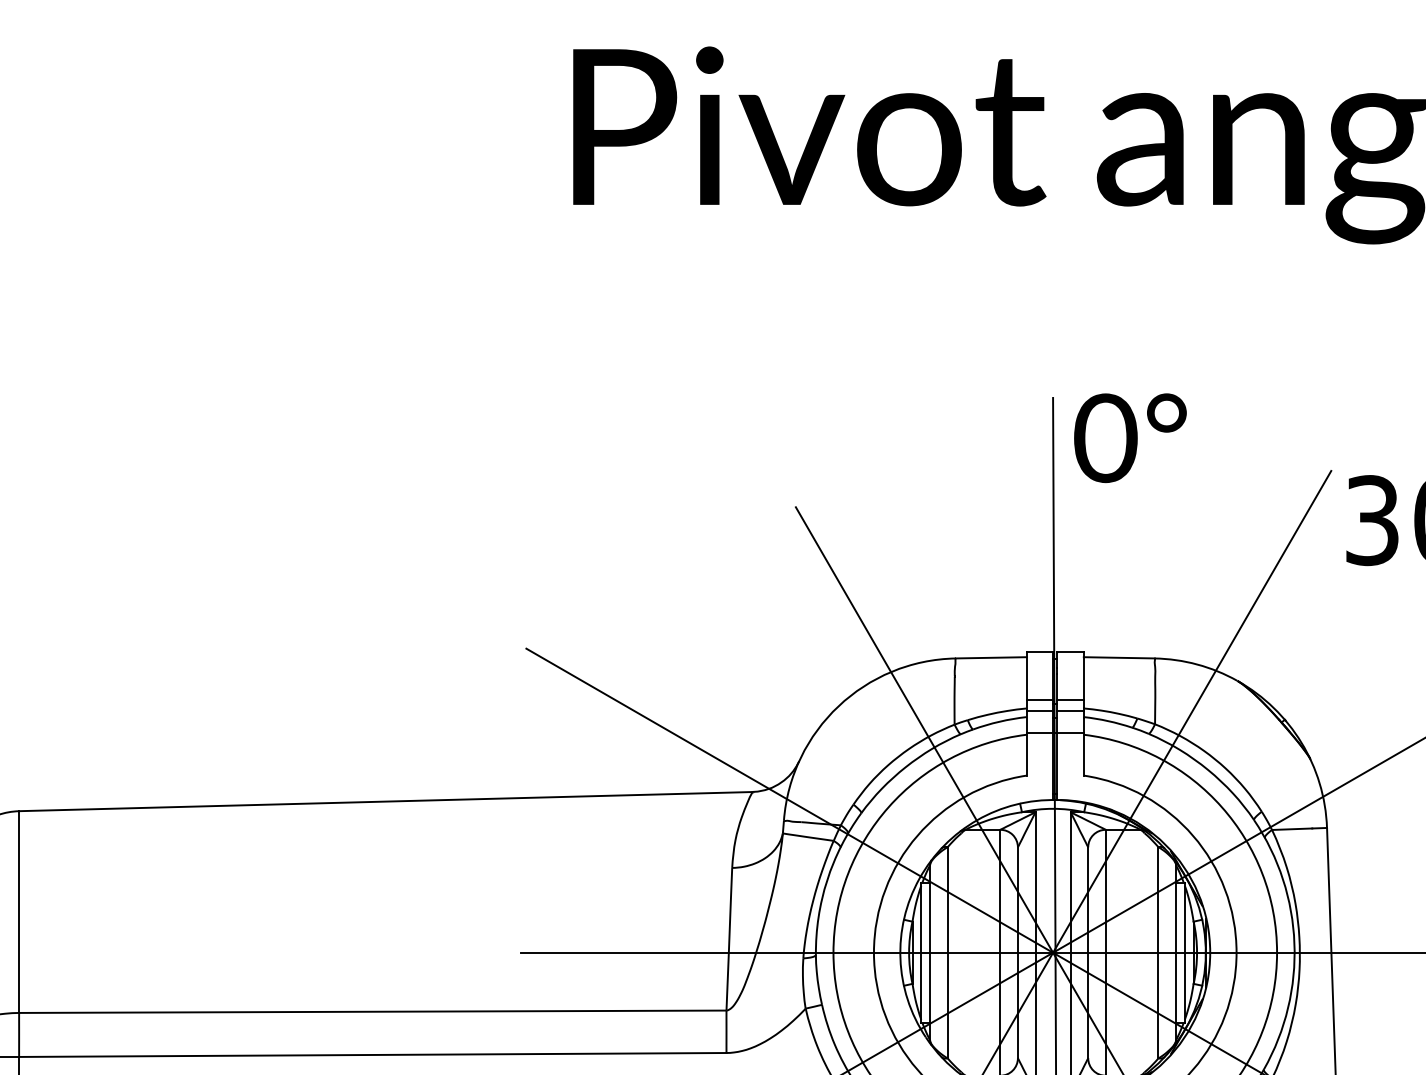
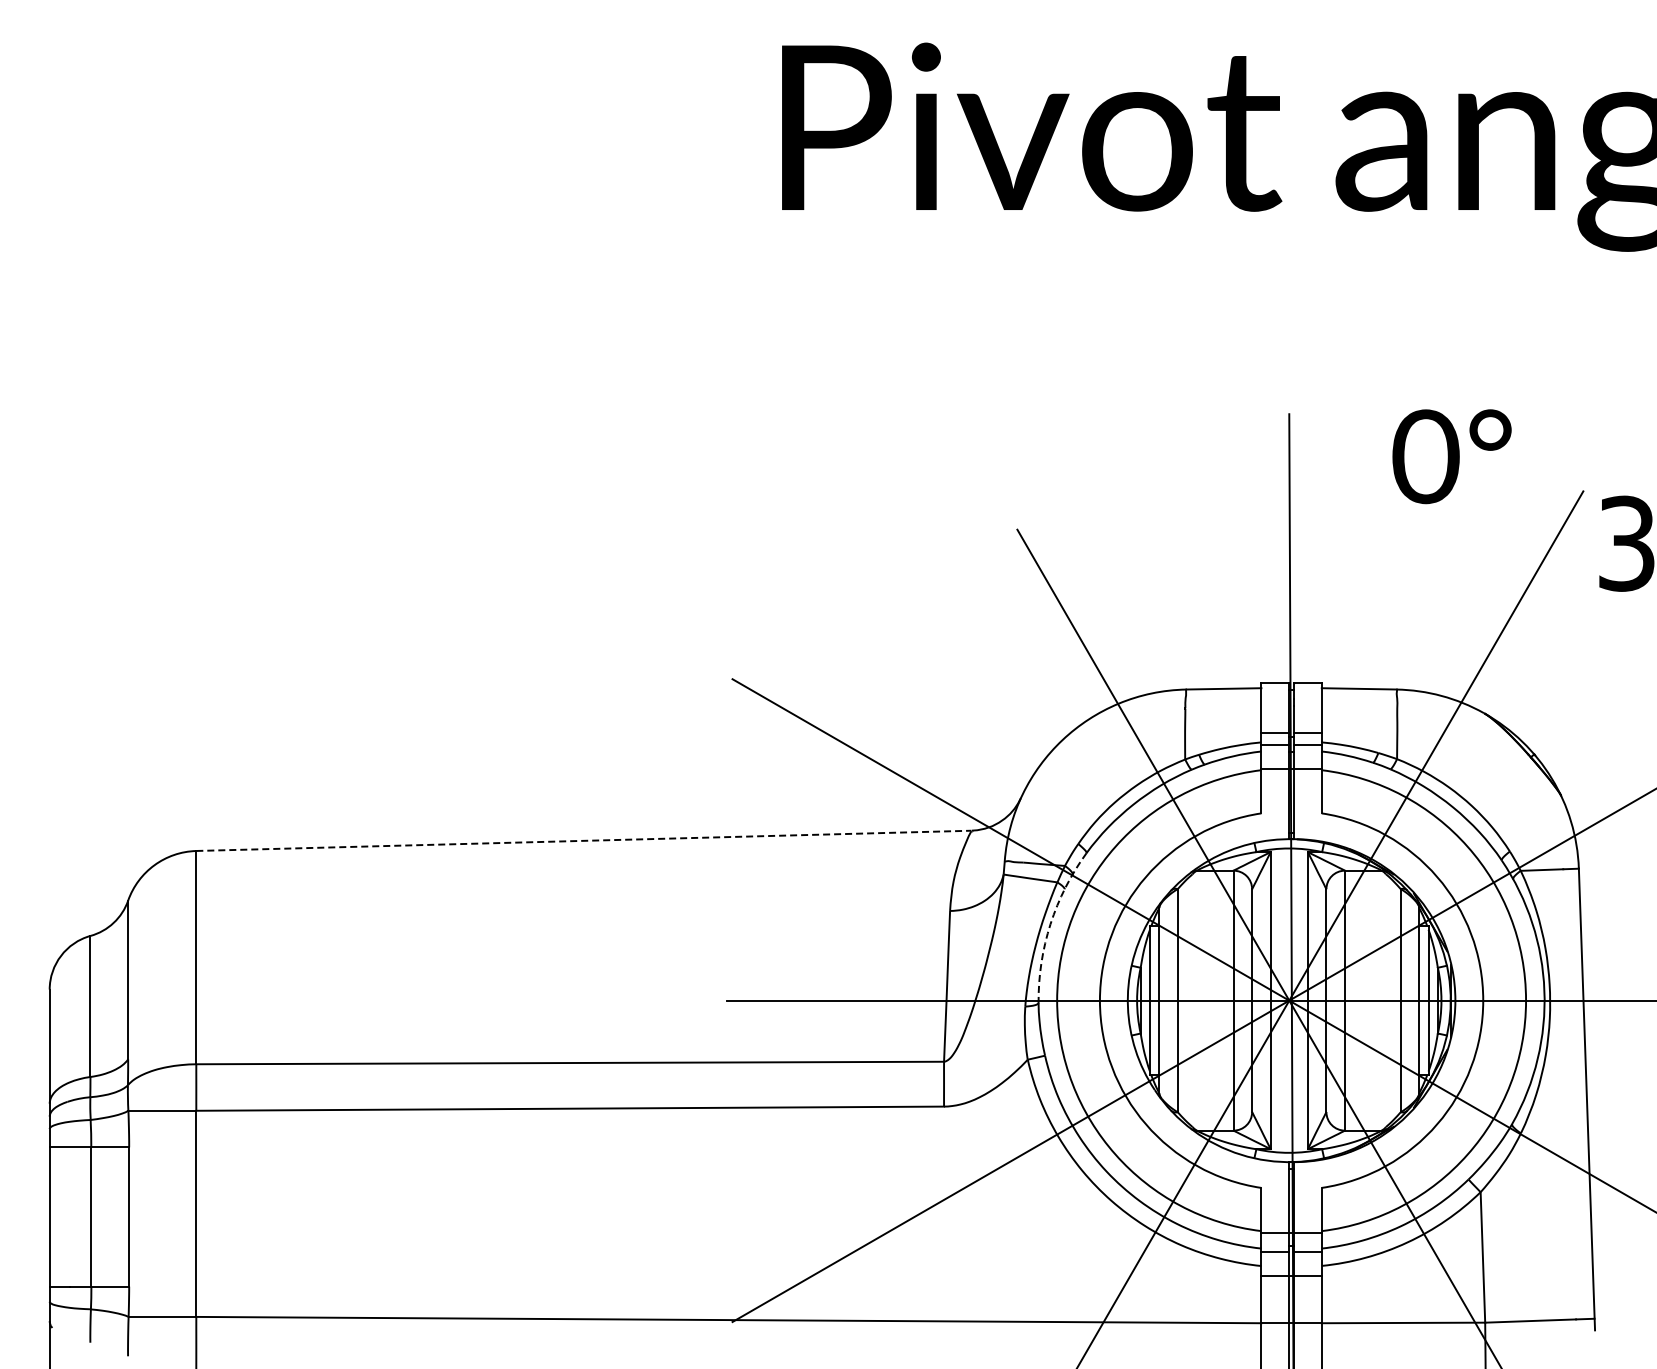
text: (1129, 437) -> (1451, 456), moved
line: (385, 801) -> (583, 840), solid -> dashed
arc: (827, 880) -> (1050, 924), solid -> dashed

